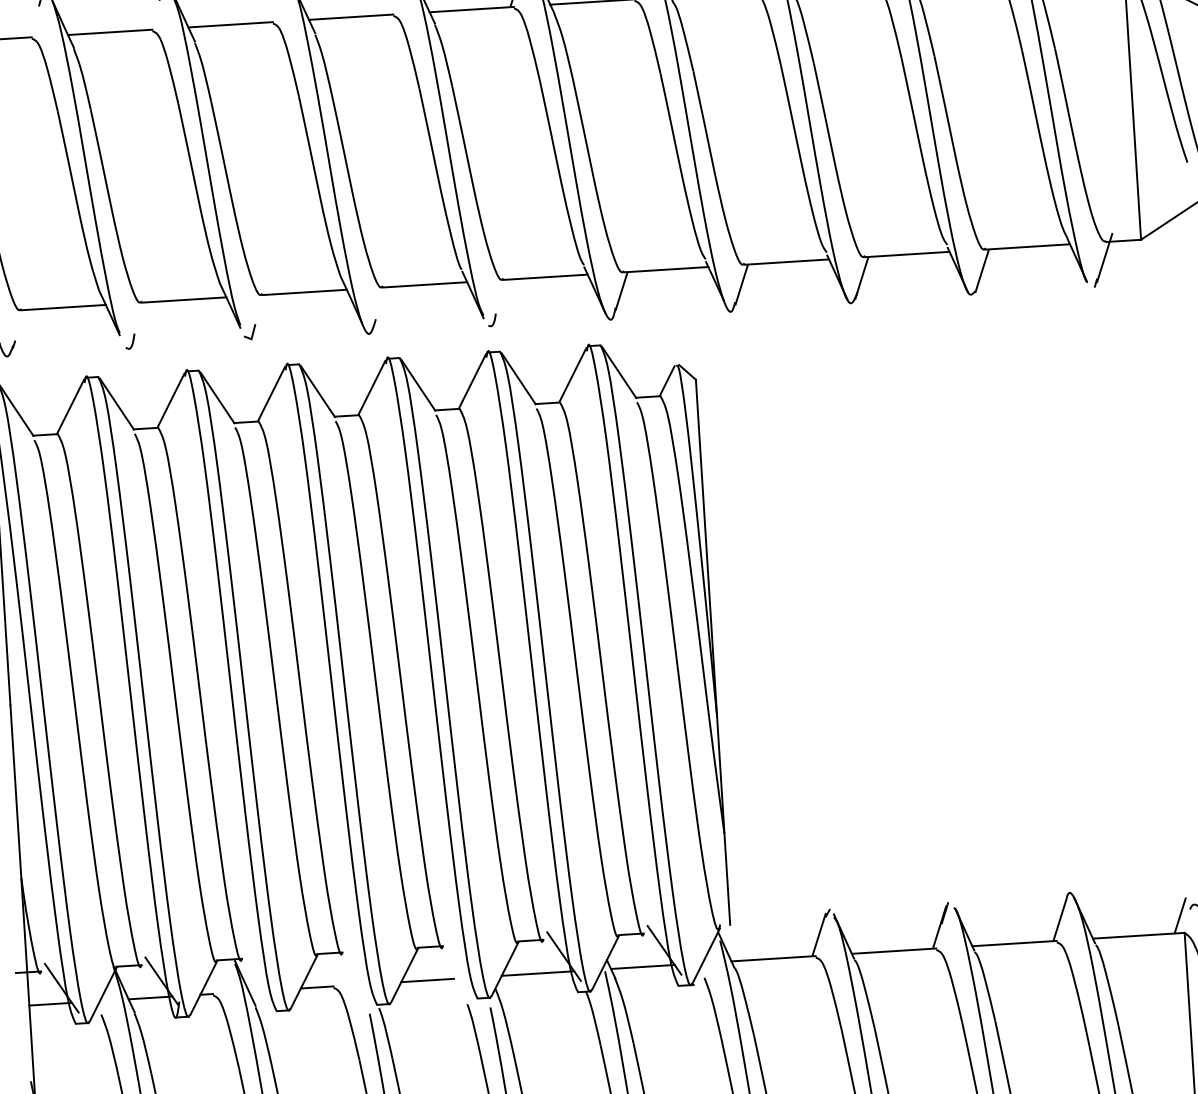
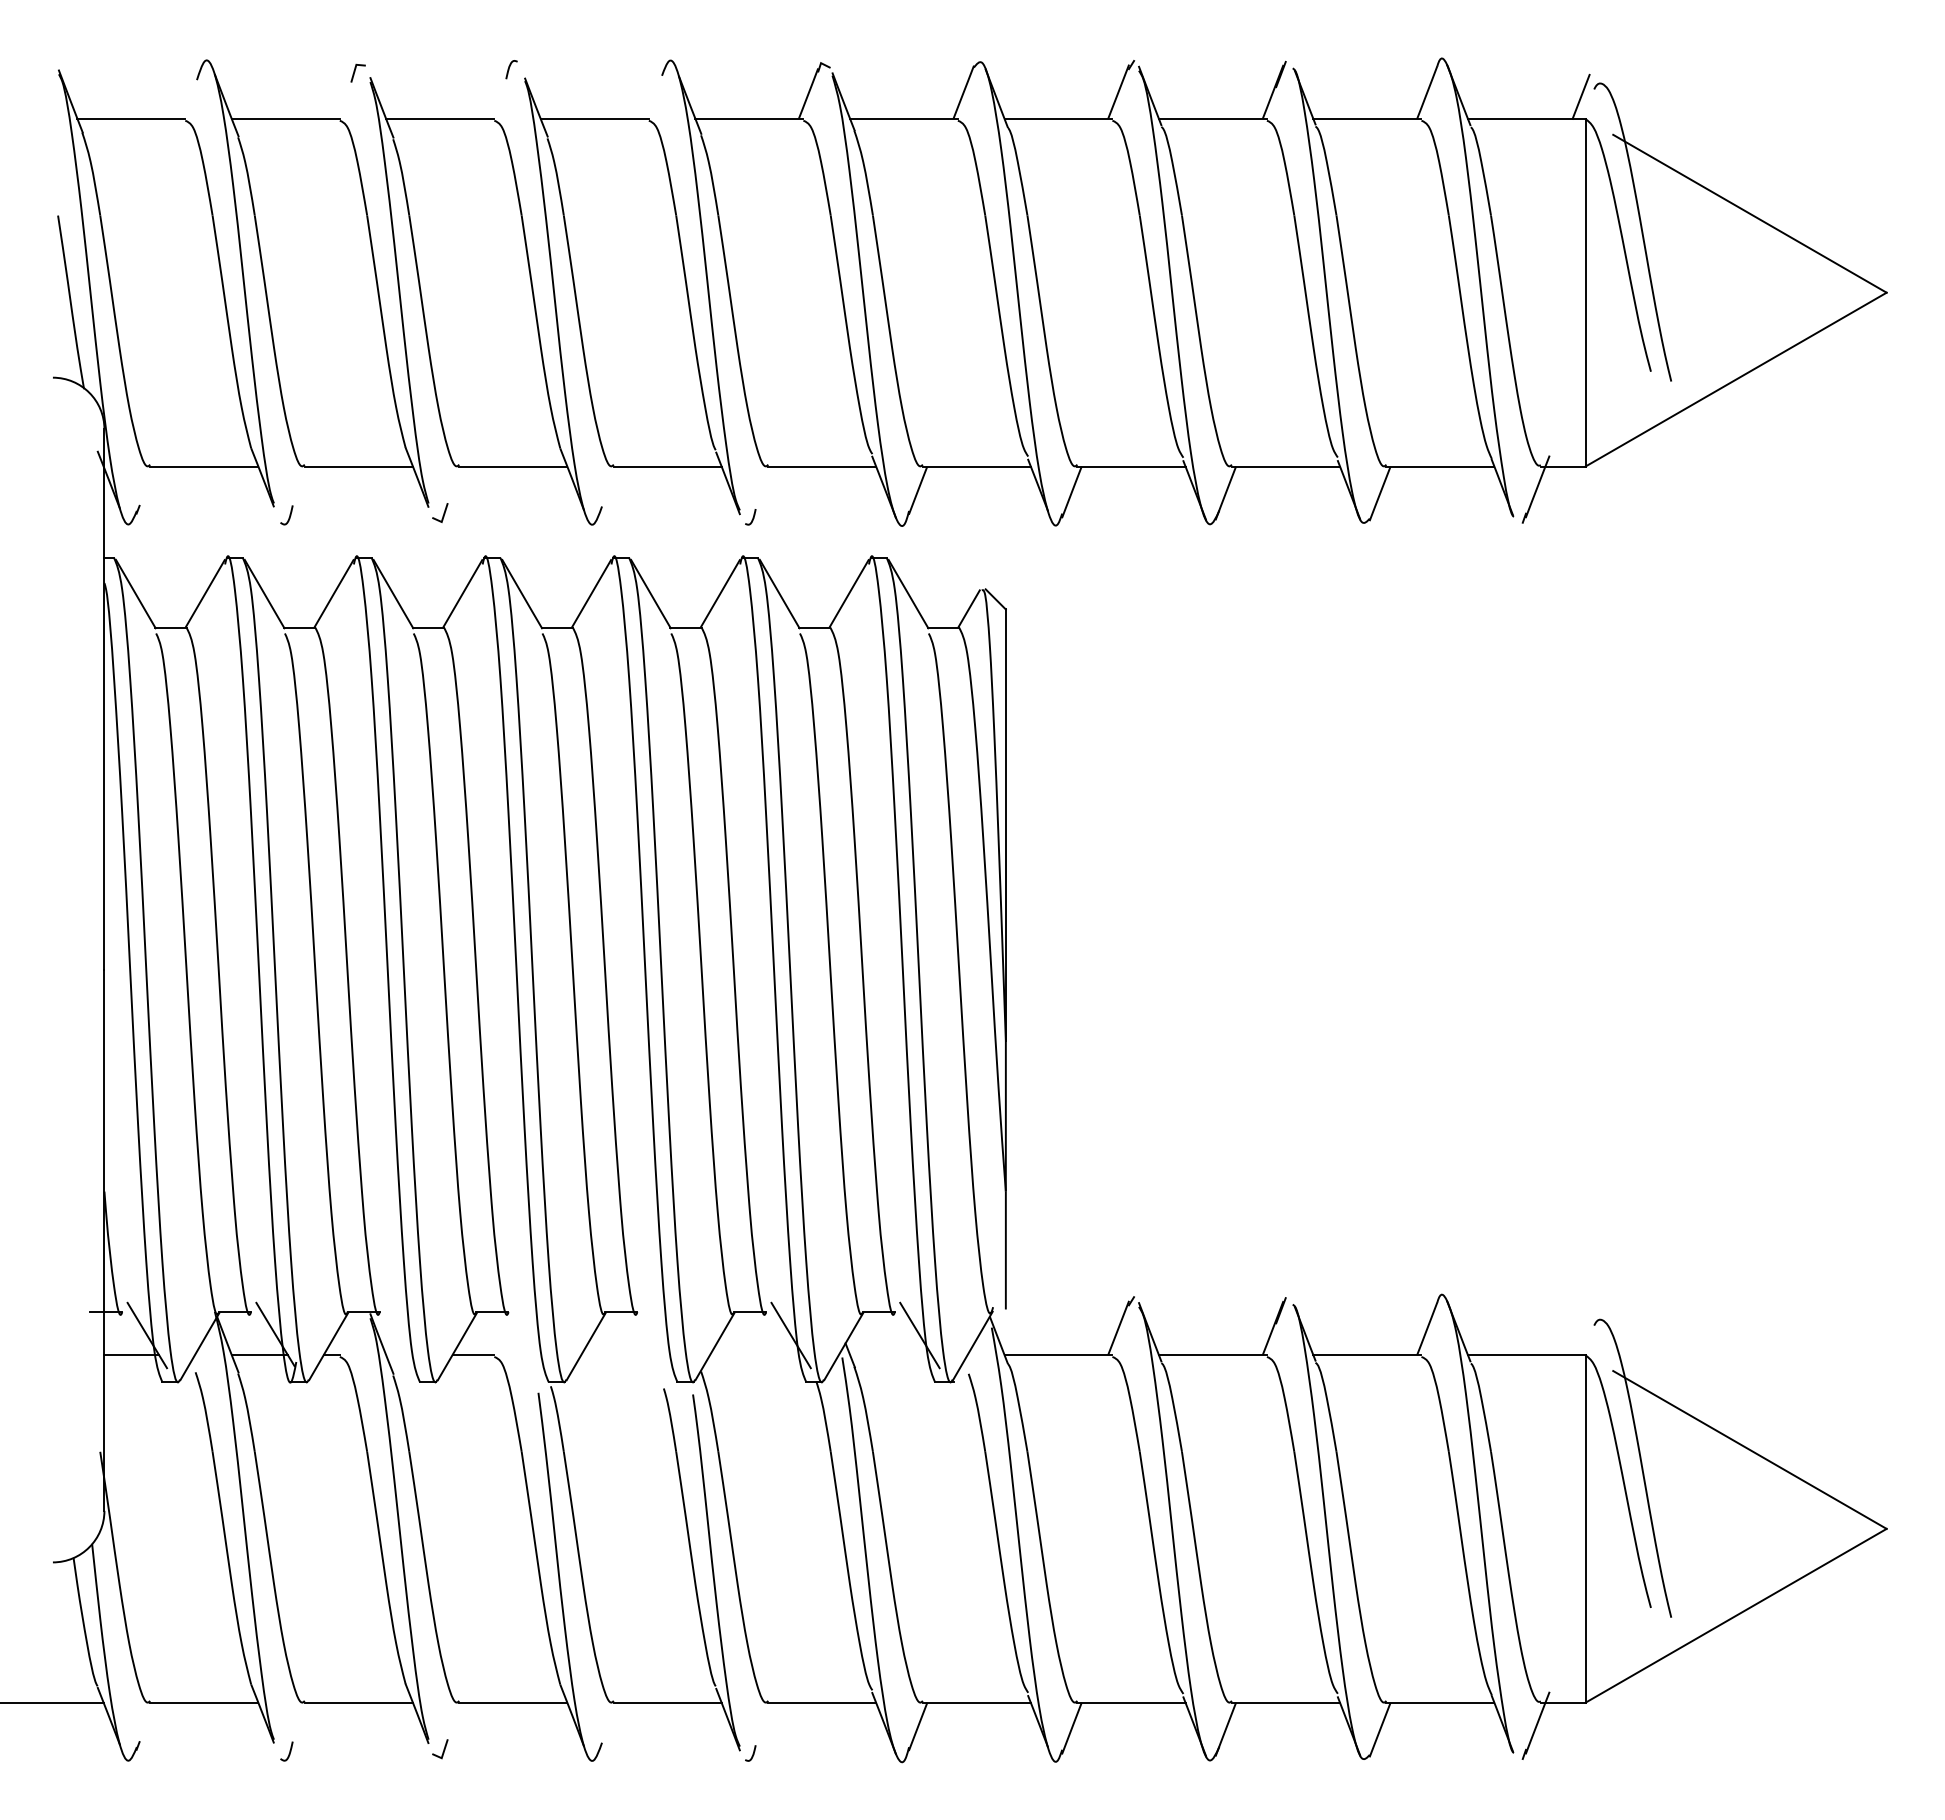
line: (1179, 916) -> (1580, 1333), removed
line: (642, 967) -> (890, 1355), removed
line: (538, 973) -> (756, 1355), removed
line: (427, 980) -> (614, 1355), removed

